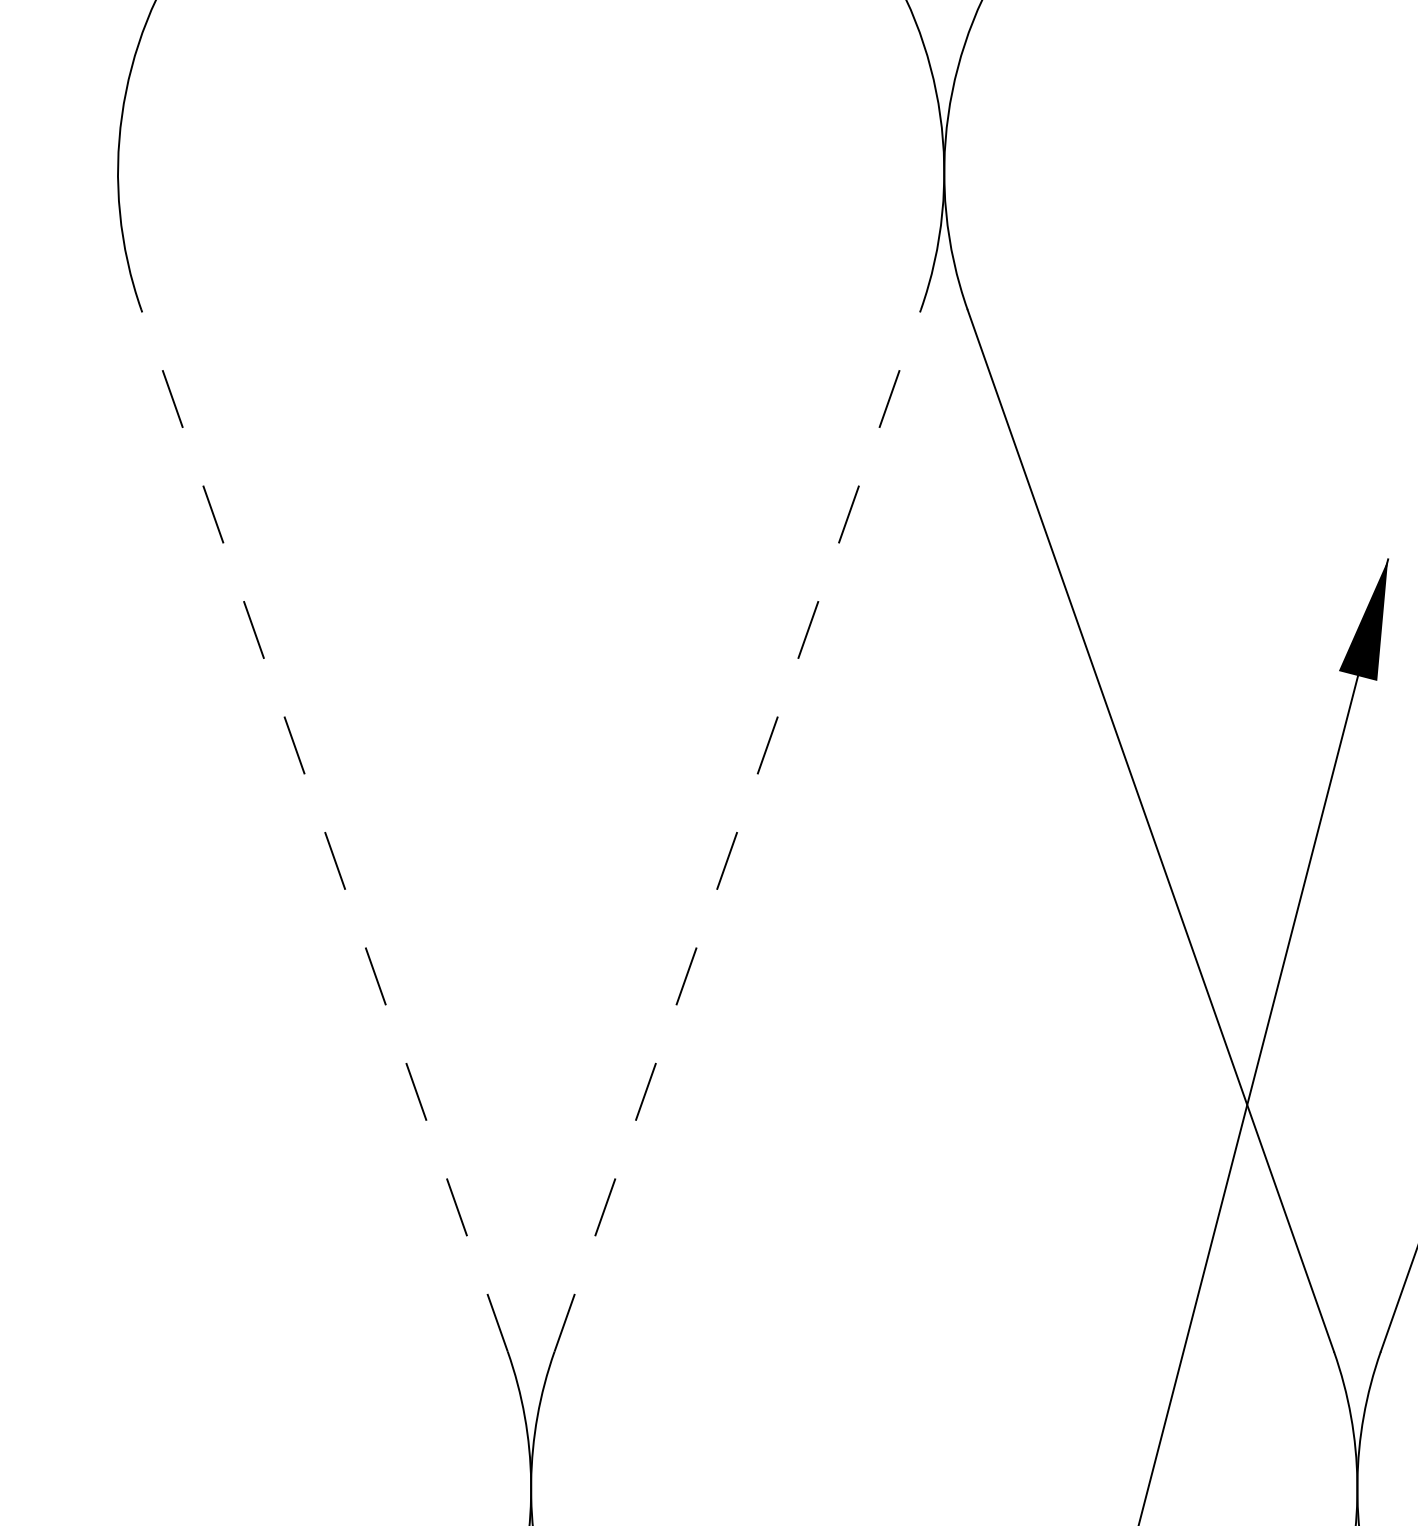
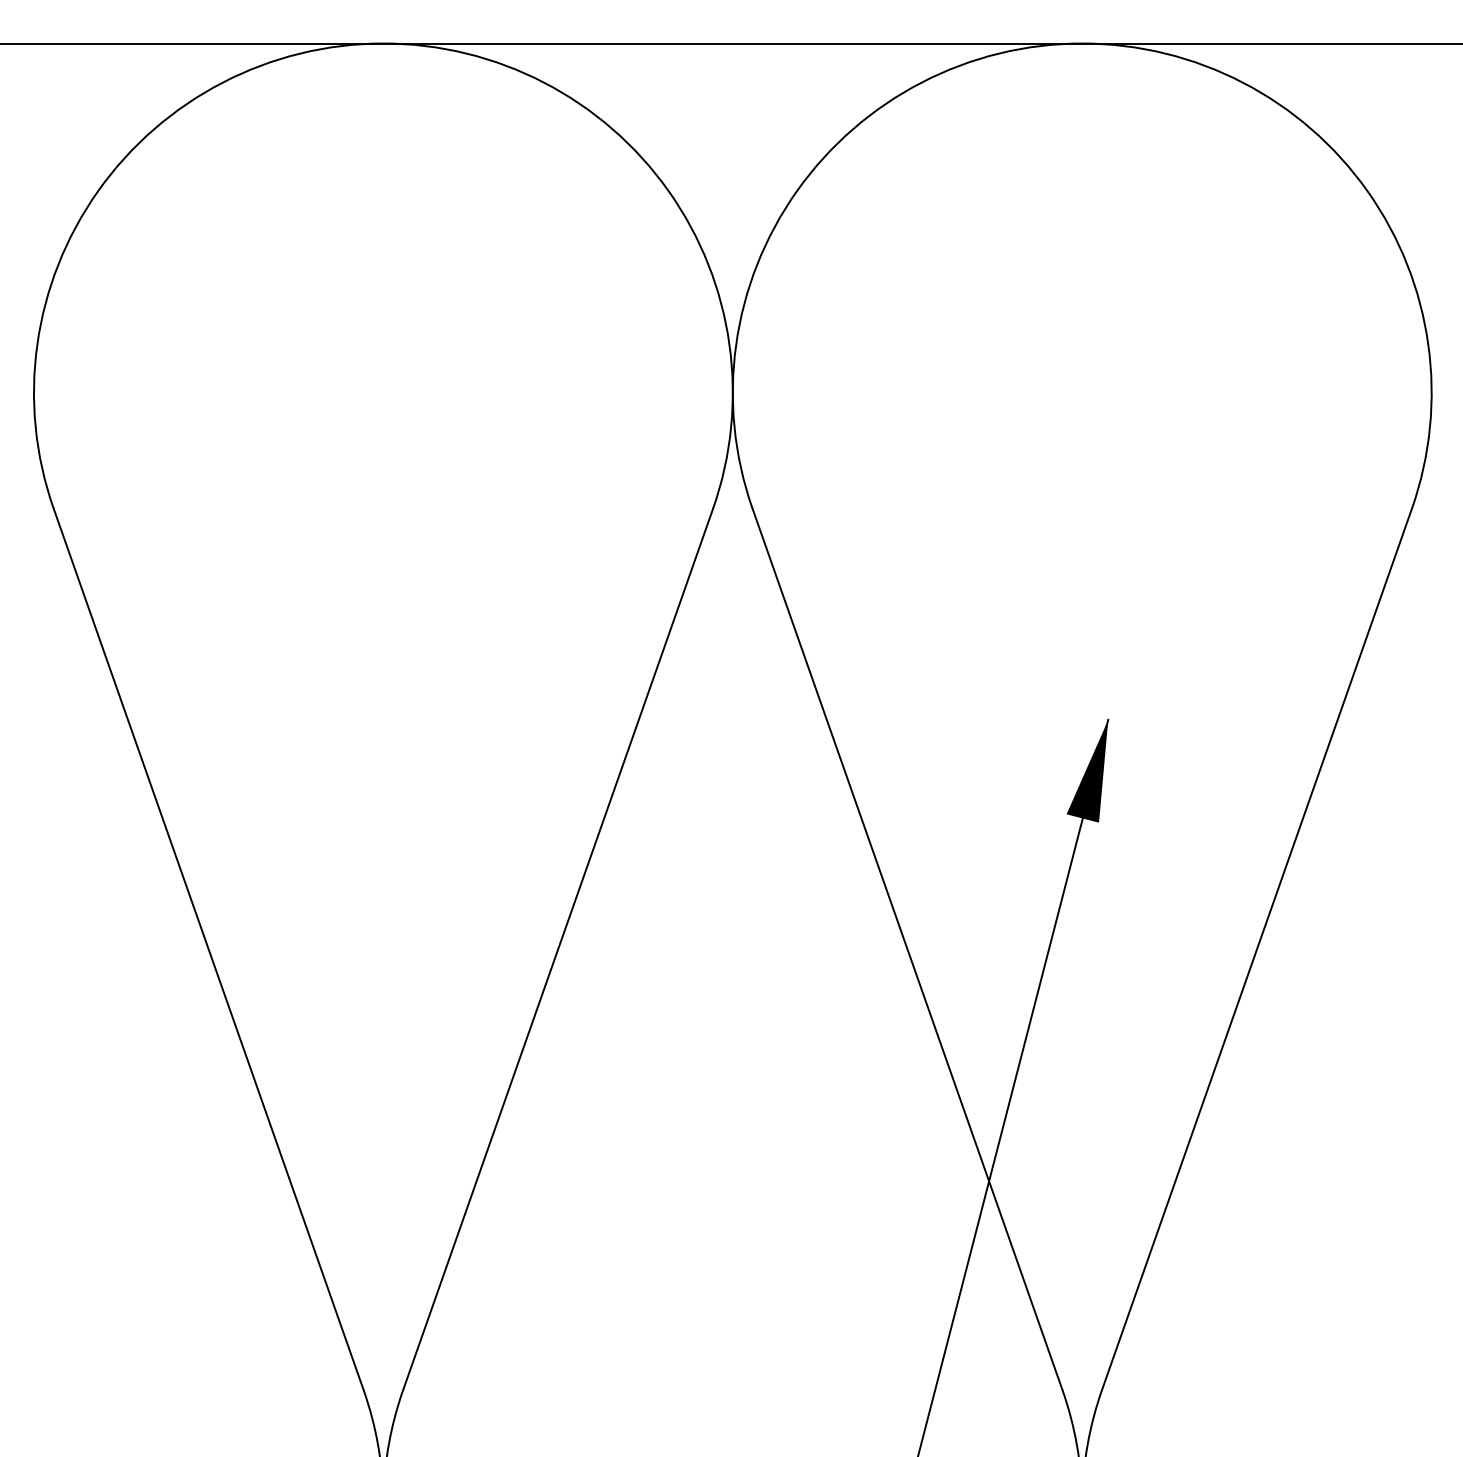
line: (324, 829) -> (208, 948), dashed -> solid
line: (738, 829) -> (558, 948), dashed -> solid

